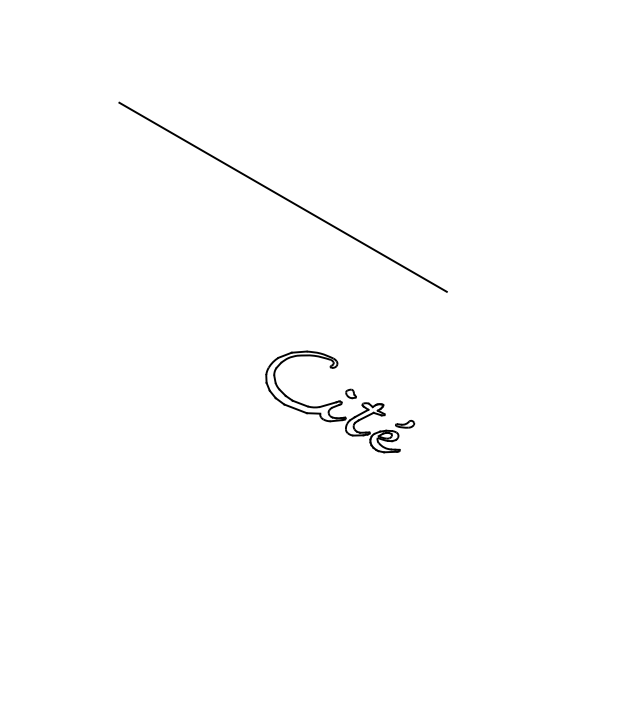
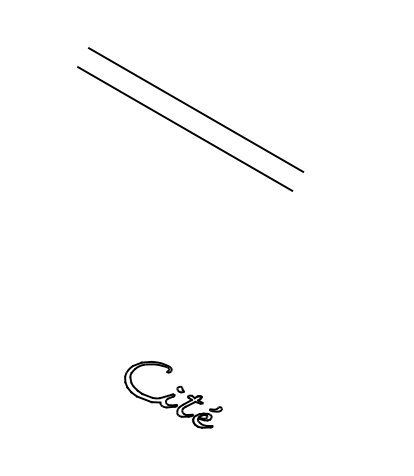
line: (300, 167) -> (196, 109), added
part: (340, 401) -> (173, 394), moved

